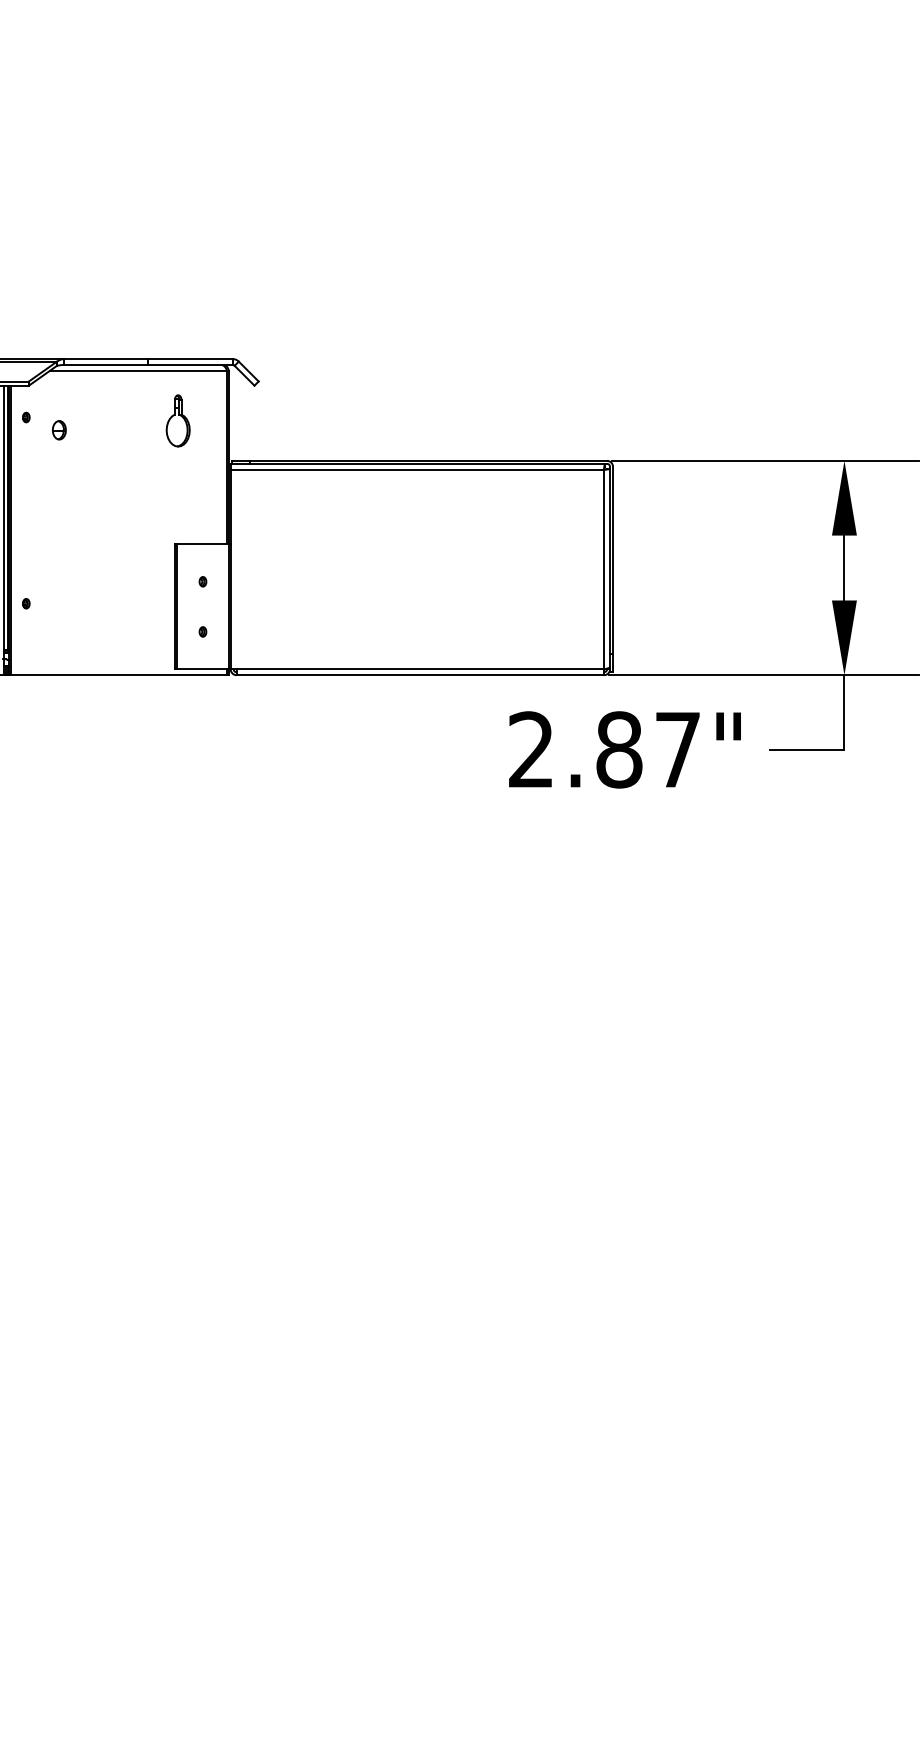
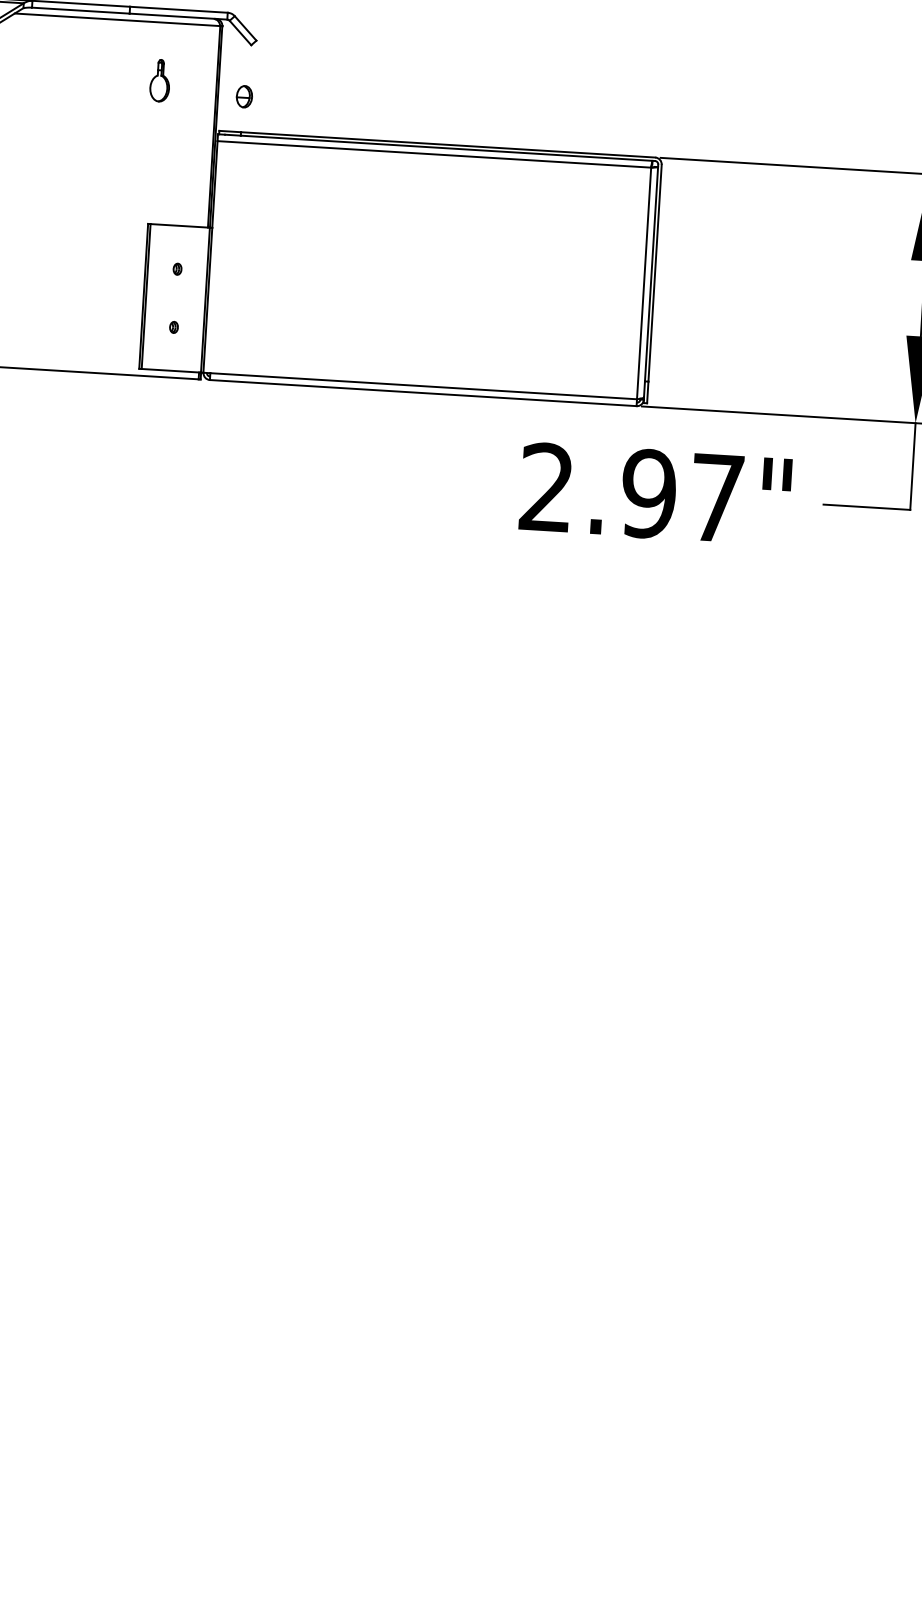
part: (177, 420) -> (159, 80), size x0.7
part: (58, 430) -> (243, 96), moved
text: (619, 749) -> (649, 493), 2.87" -> 2.97"

